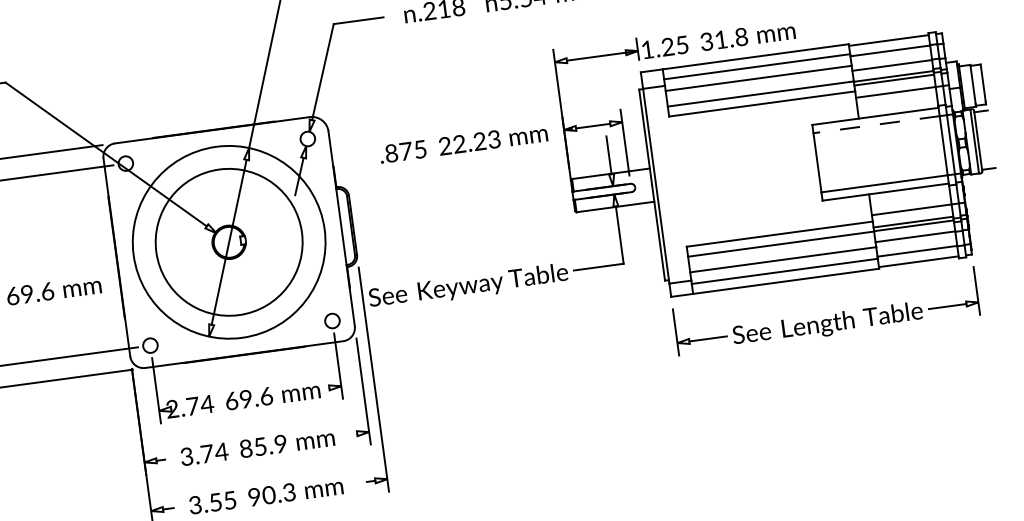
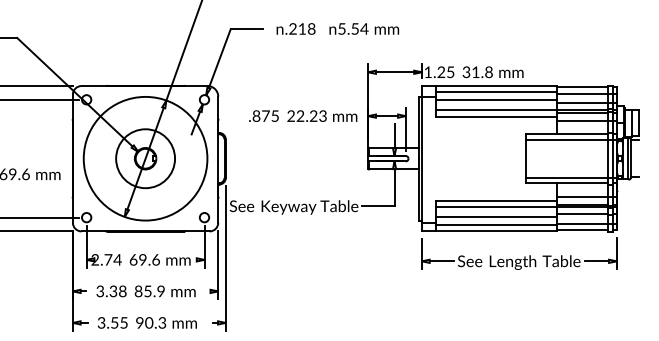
line: (876, 124) -> (567, 139), dashed -> solid
circle: (228, 241) -> (145, 158), size x0.62
text: (213, 453) -> (117, 291), 3.74 -> 3.38

